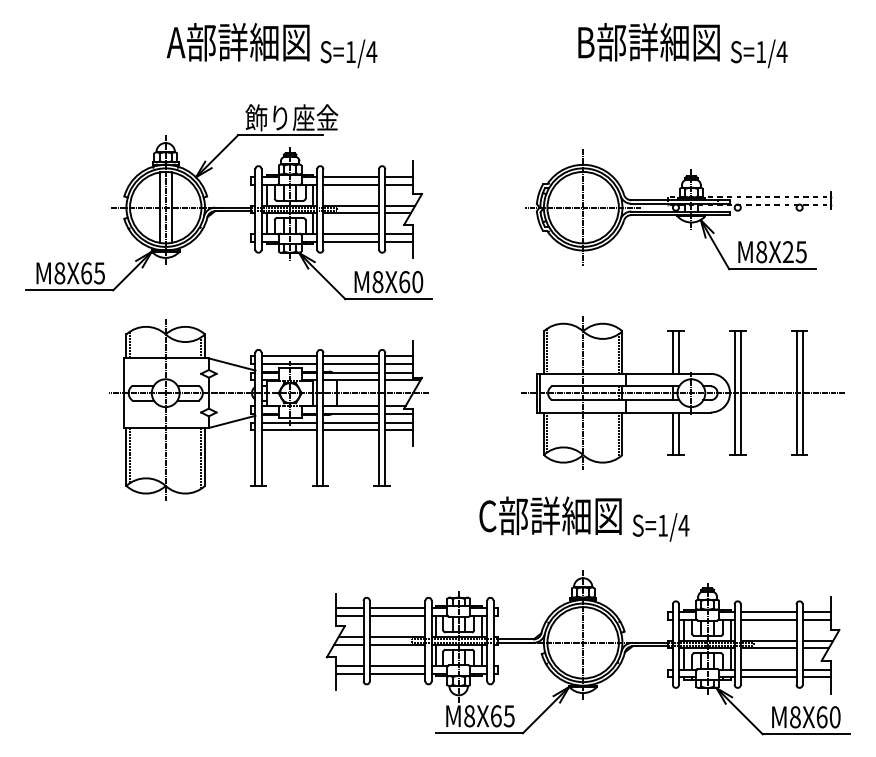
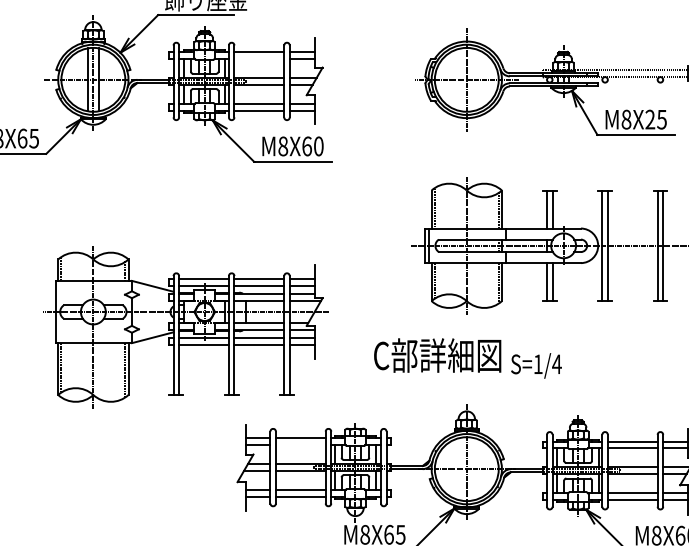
line: (351, 184) -> (259, 59), removed
part: (268, 409) -> (185, 326), moved
line: (397, 616) -> (300, 445), removed

